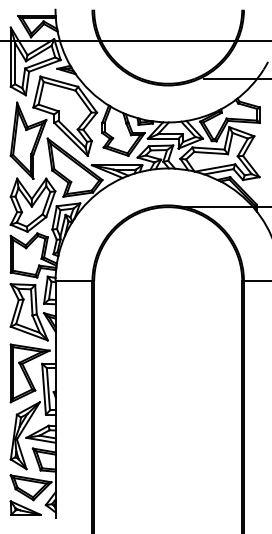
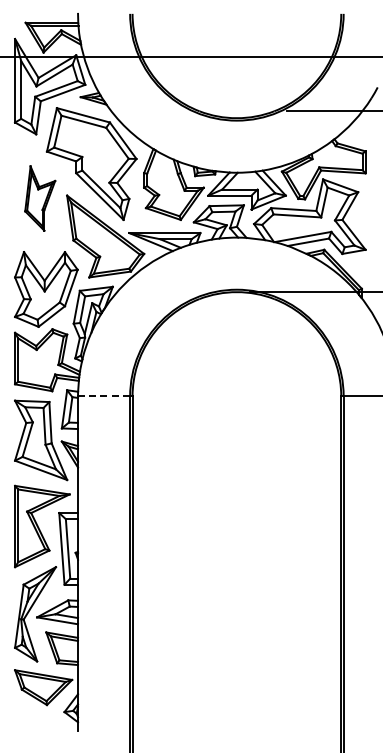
part: (28, 140) -> (40, 198), size x0.6
line: (73, 281) -> (103, 396), solid -> dashed
part: (26, 507) -> (36, 715), removed

